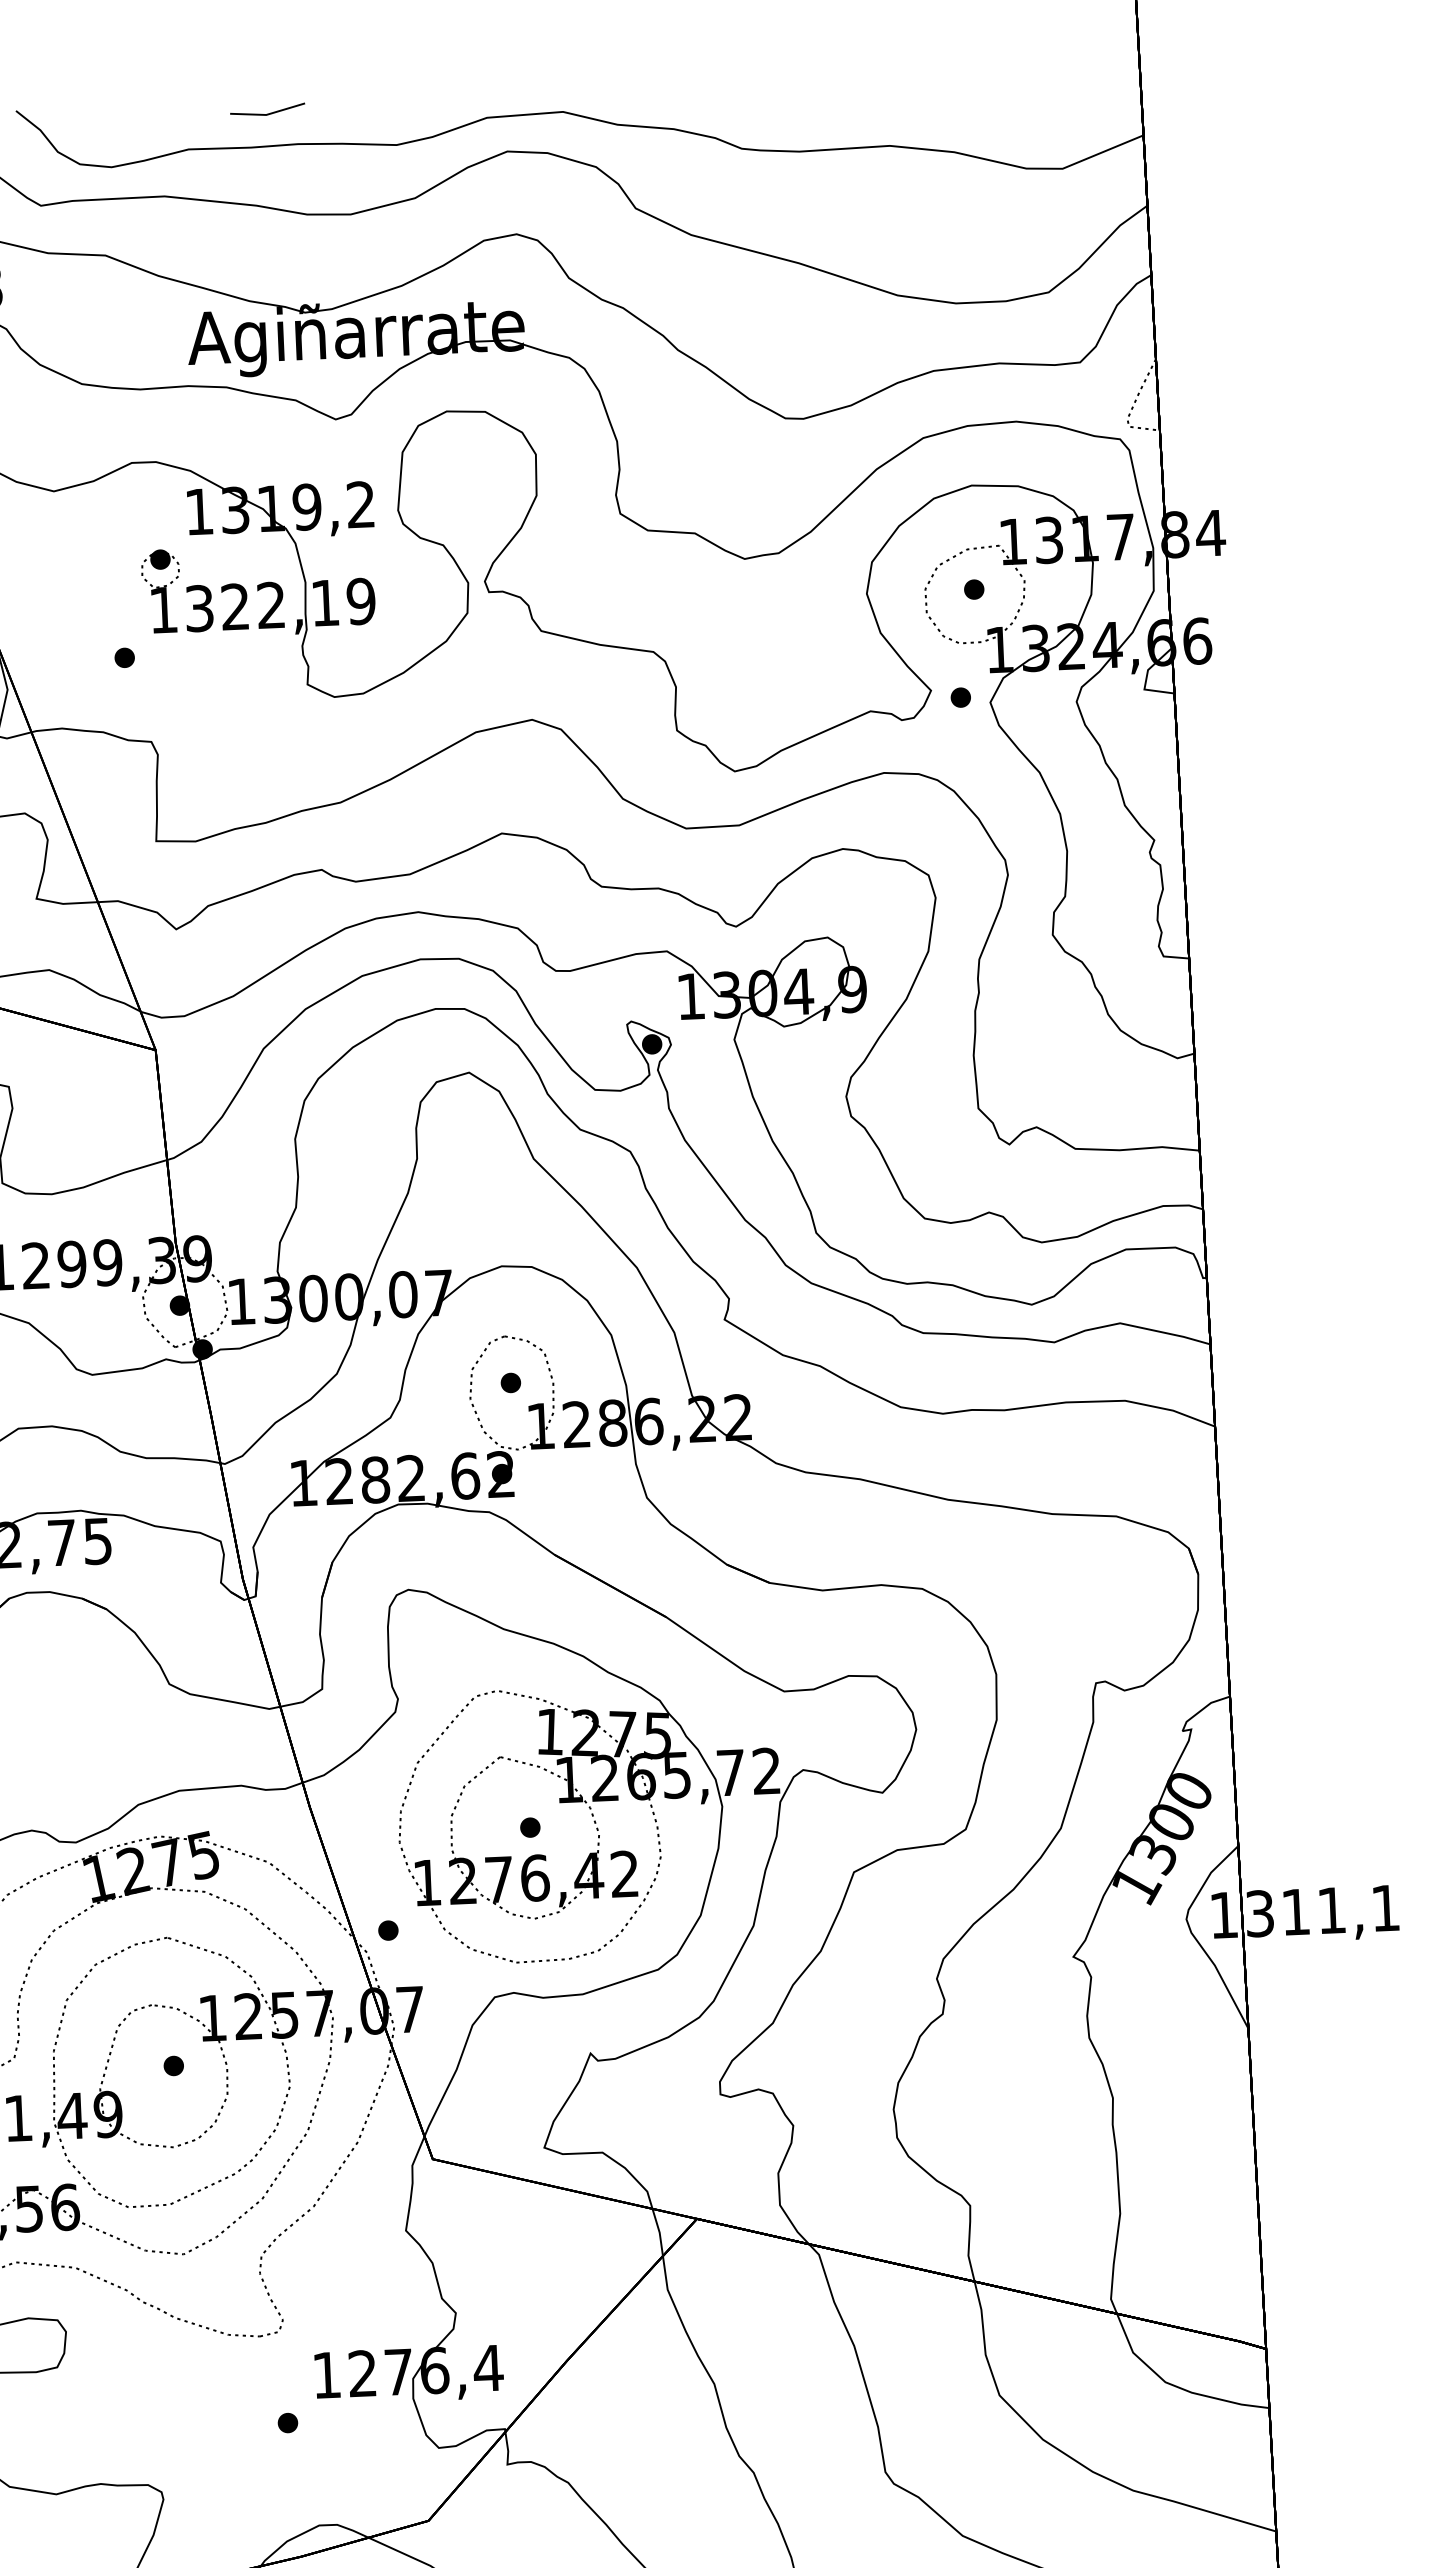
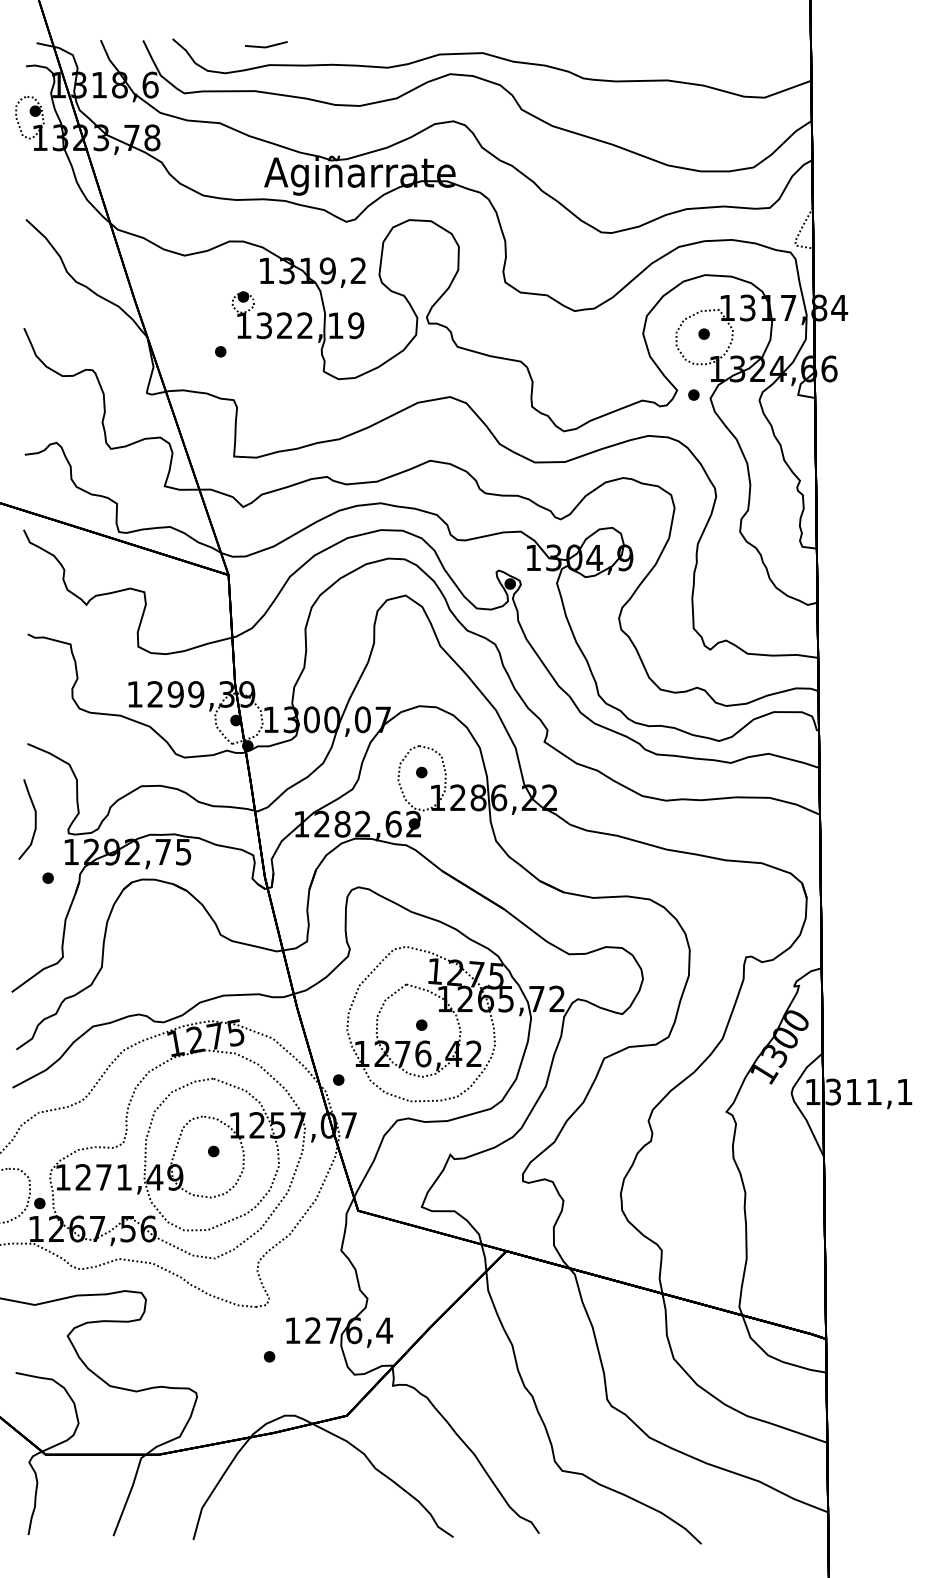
line: (268, 113) -> (266, 46), moved

